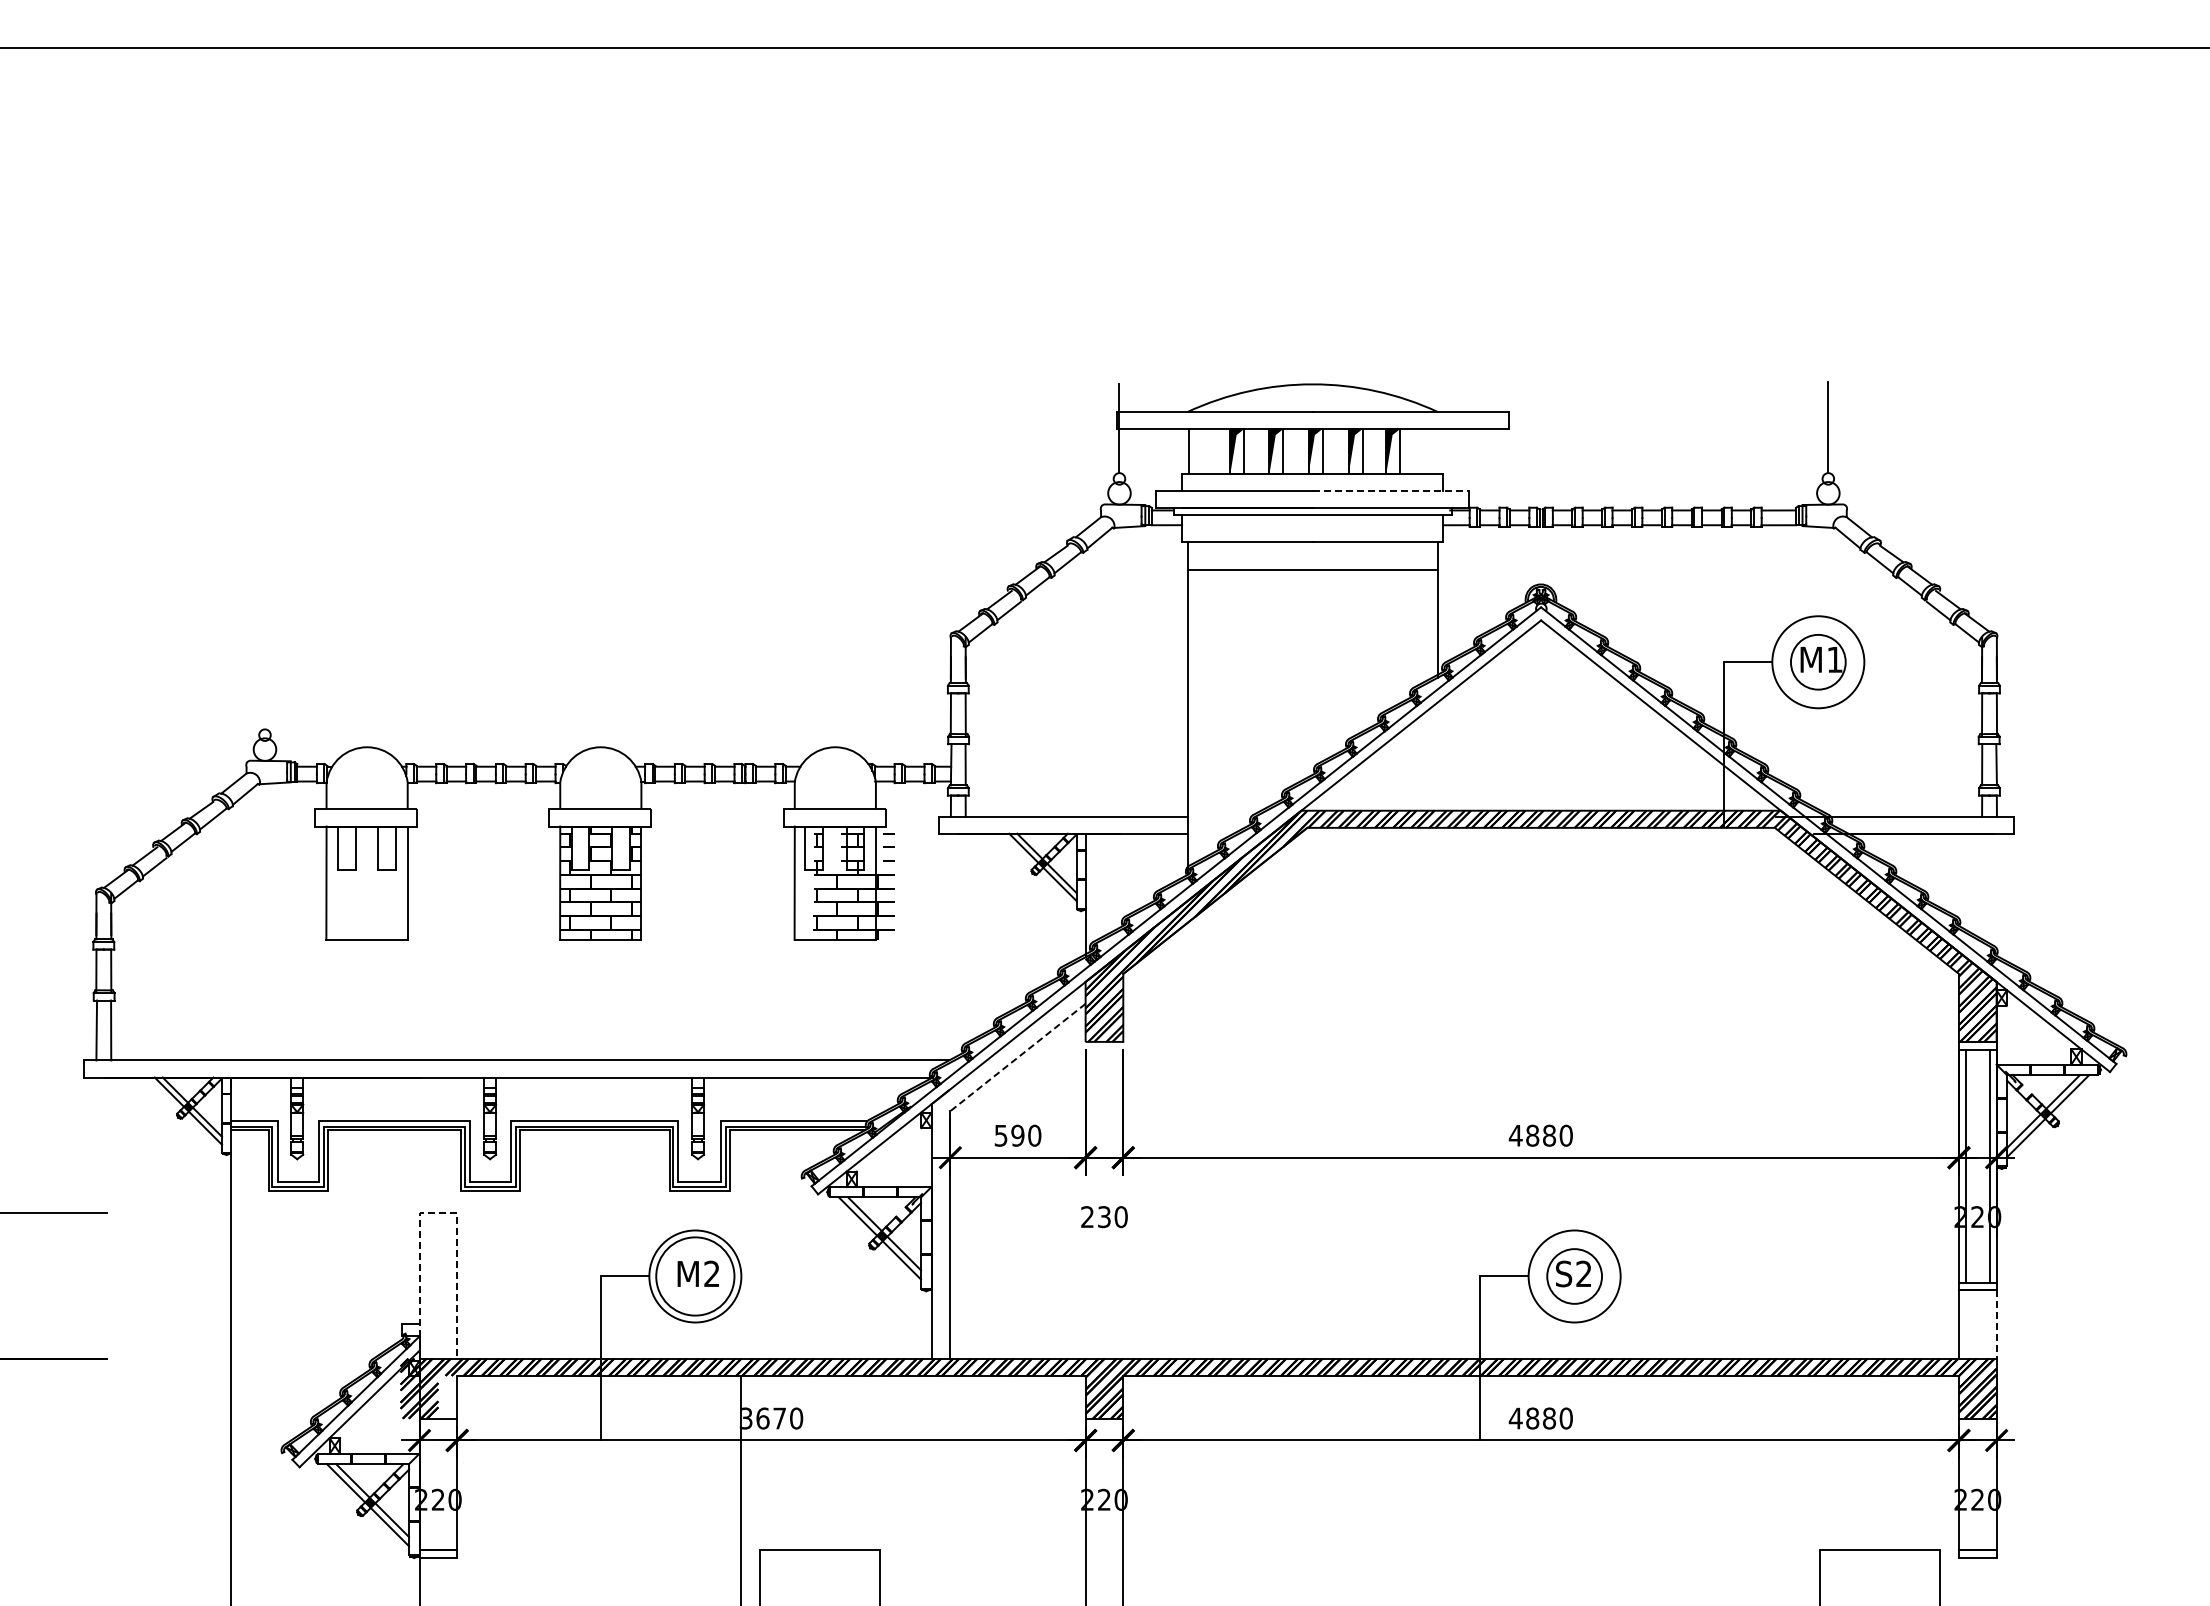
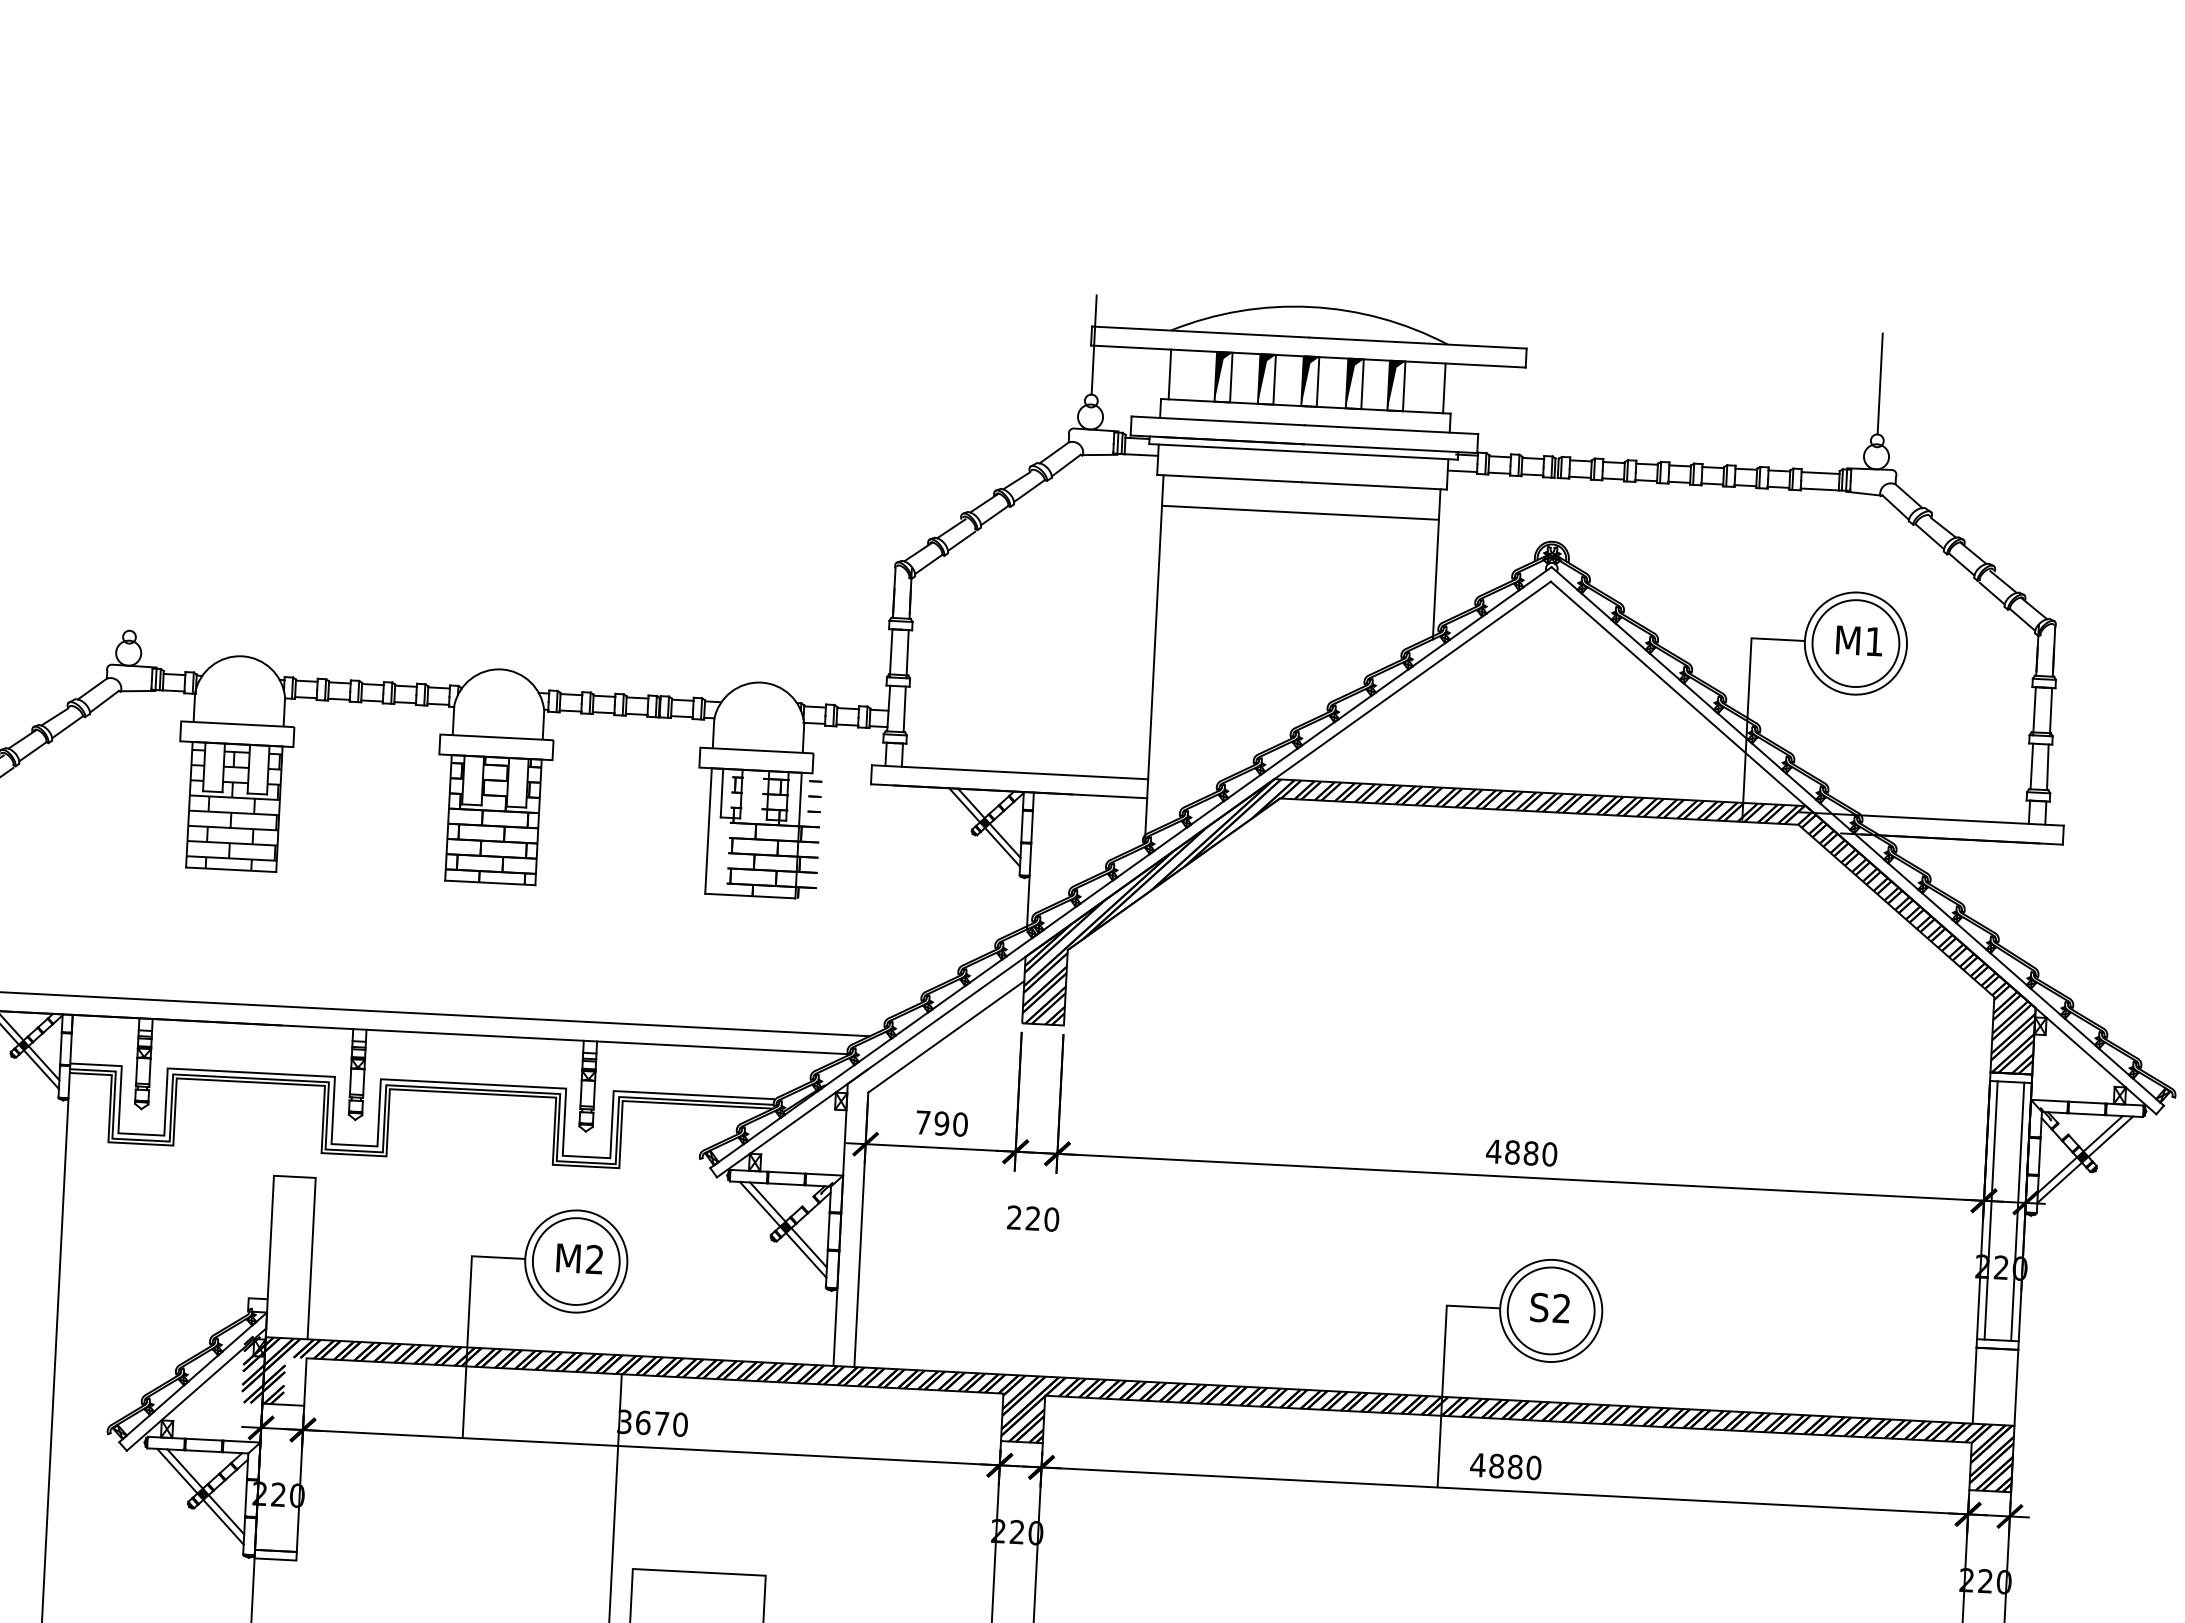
line: (1436, 451) -> (1444, 388), added
line: (1391, 491) -> (1392, 430), dashed -> solid
circle: (1818, 662) -> (1856, 643), size x1.43
hatch: (366, 886) -> (233, 810), added
line: (1017, 1057) -> (945, 1036), dashed -> solid
text: (1000, 1135) -> (922, 1122), 590 -> 790
line: (438, 1213) -> (295, 1177), dashed -> solid
text: (1104, 1217) -> (1033, 1219), 230 -> 220
circle: (1574, 1276) -> (1551, 1310), size x1.43
line: (1996, 1324) -> (2016, 1387), dashed -> solid

